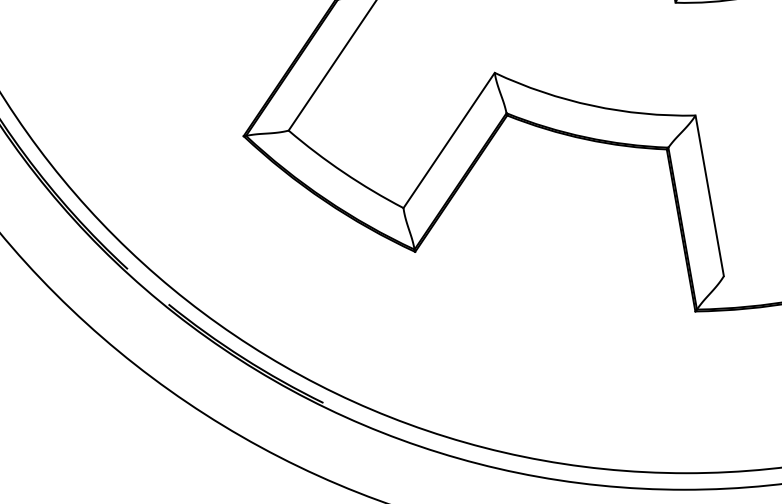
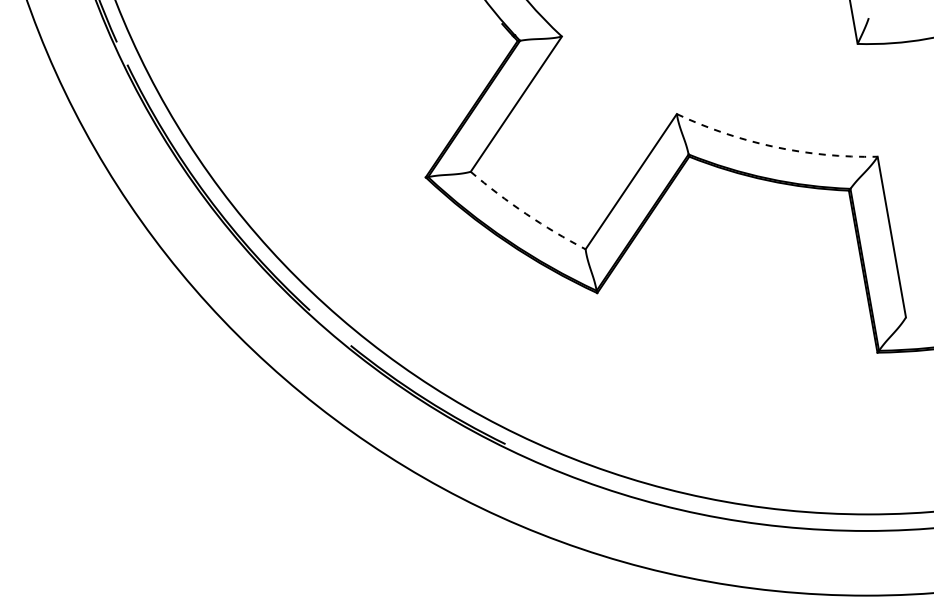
arc: (592, 106) -> (774, 147), solid -> dashed
arc: (343, 172) -> (525, 213), solid -> dashed

